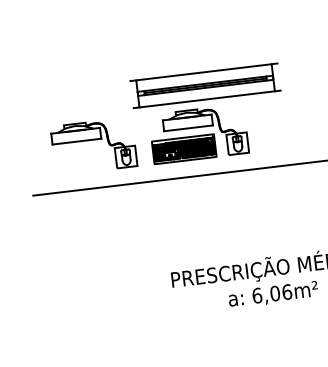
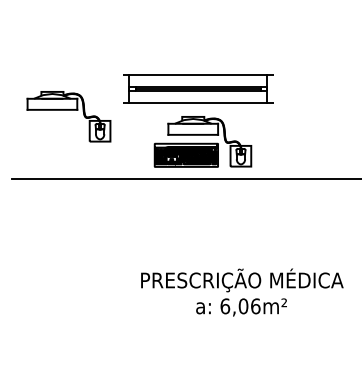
part: (198, 133) -> (202, 141), moved
part: (93, 146) -> (68, 116), moved

